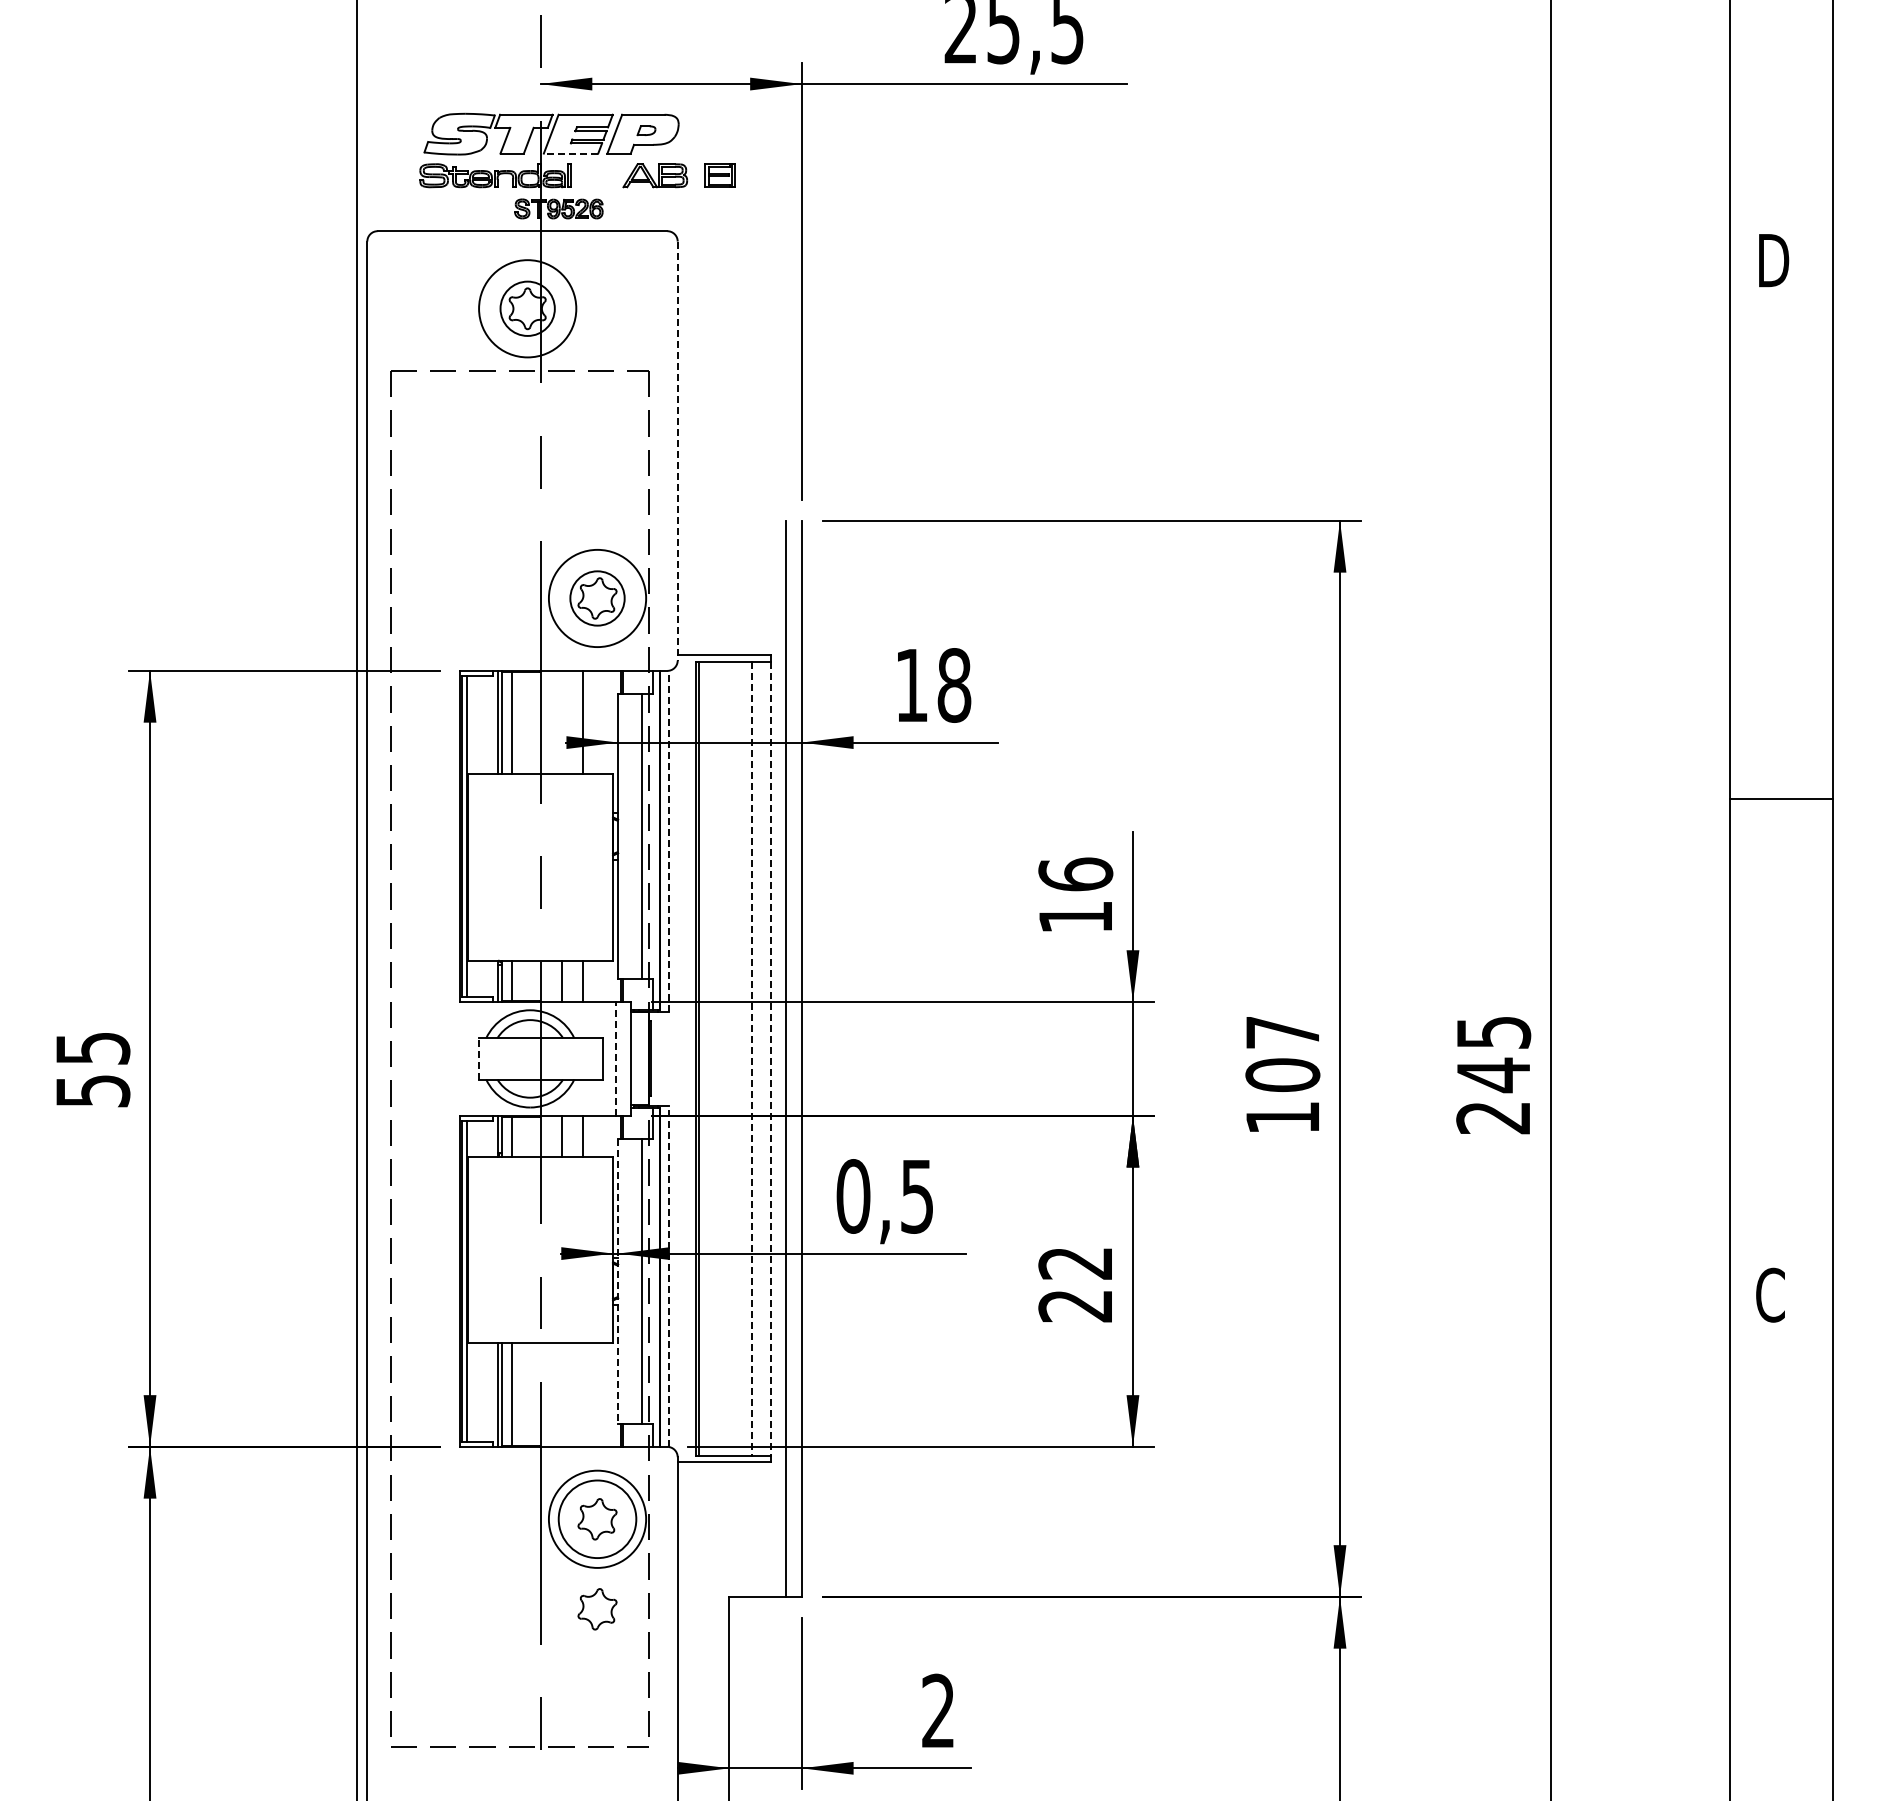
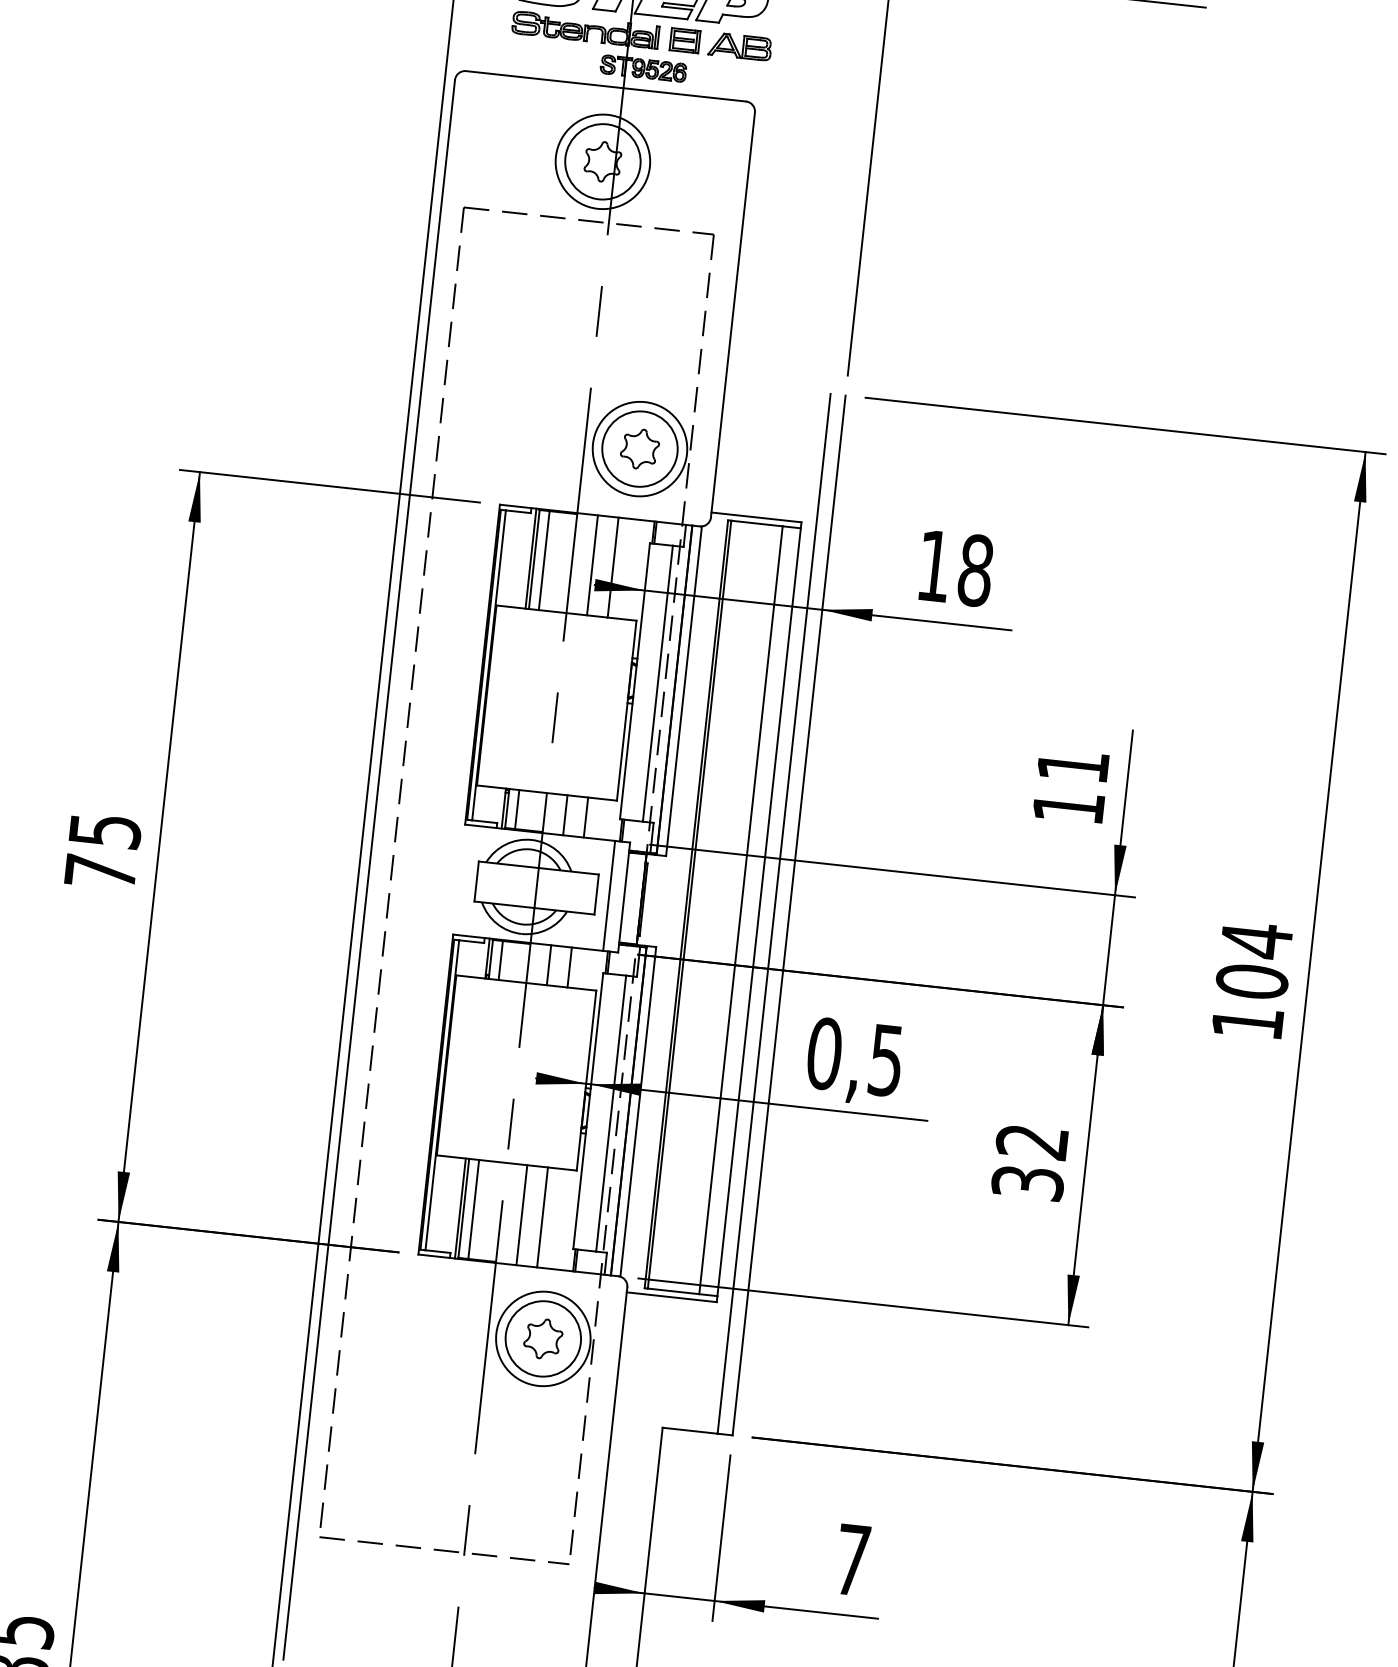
line: (570, 153) -> (660, 16), dashed -> solid
part: (719, 175) -> (684, 40), moved
circle: (527, 308) -> (602, 161), size x1.43
line: (677, 451) -> (732, 315), dashed -> solid
circle: (597, 598) -> (639, 449), size x1.43
line: (561, 722) -> (592, 565), added
line: (669, 841) -> (684, 691), dashed -> solid
text: (1075, 874) -> (1072, 766), 16 -> 11
text: (1282, 1032) -> (1256, 940), 107 -> 104
line: (478, 1058) -> (476, 881), dashed -> solid
line: (615, 1058) -> (609, 895), dashed -> solid
line: (752, 1059) -> (741, 910), dashed -> solid
line: (770, 1059) -> (758, 912), dashed -> solid
text: (93, 1091) -> (101, 872), 55 -> 75
line: (669, 1276) -> (638, 1111), dashed -> solid
line: (618, 1281) -> (588, 1111), dashed -> solid
text: (1075, 1306) -> (1027, 1183), 22 -> 32
line: (561, 1394) -> (521, 1214), added
line: (583, 1394) -> (542, 1216), added
part: (597, 1609) -> (533, 1426), removed
text: (938, 1710) -> (852, 1559), 2 -> 7

